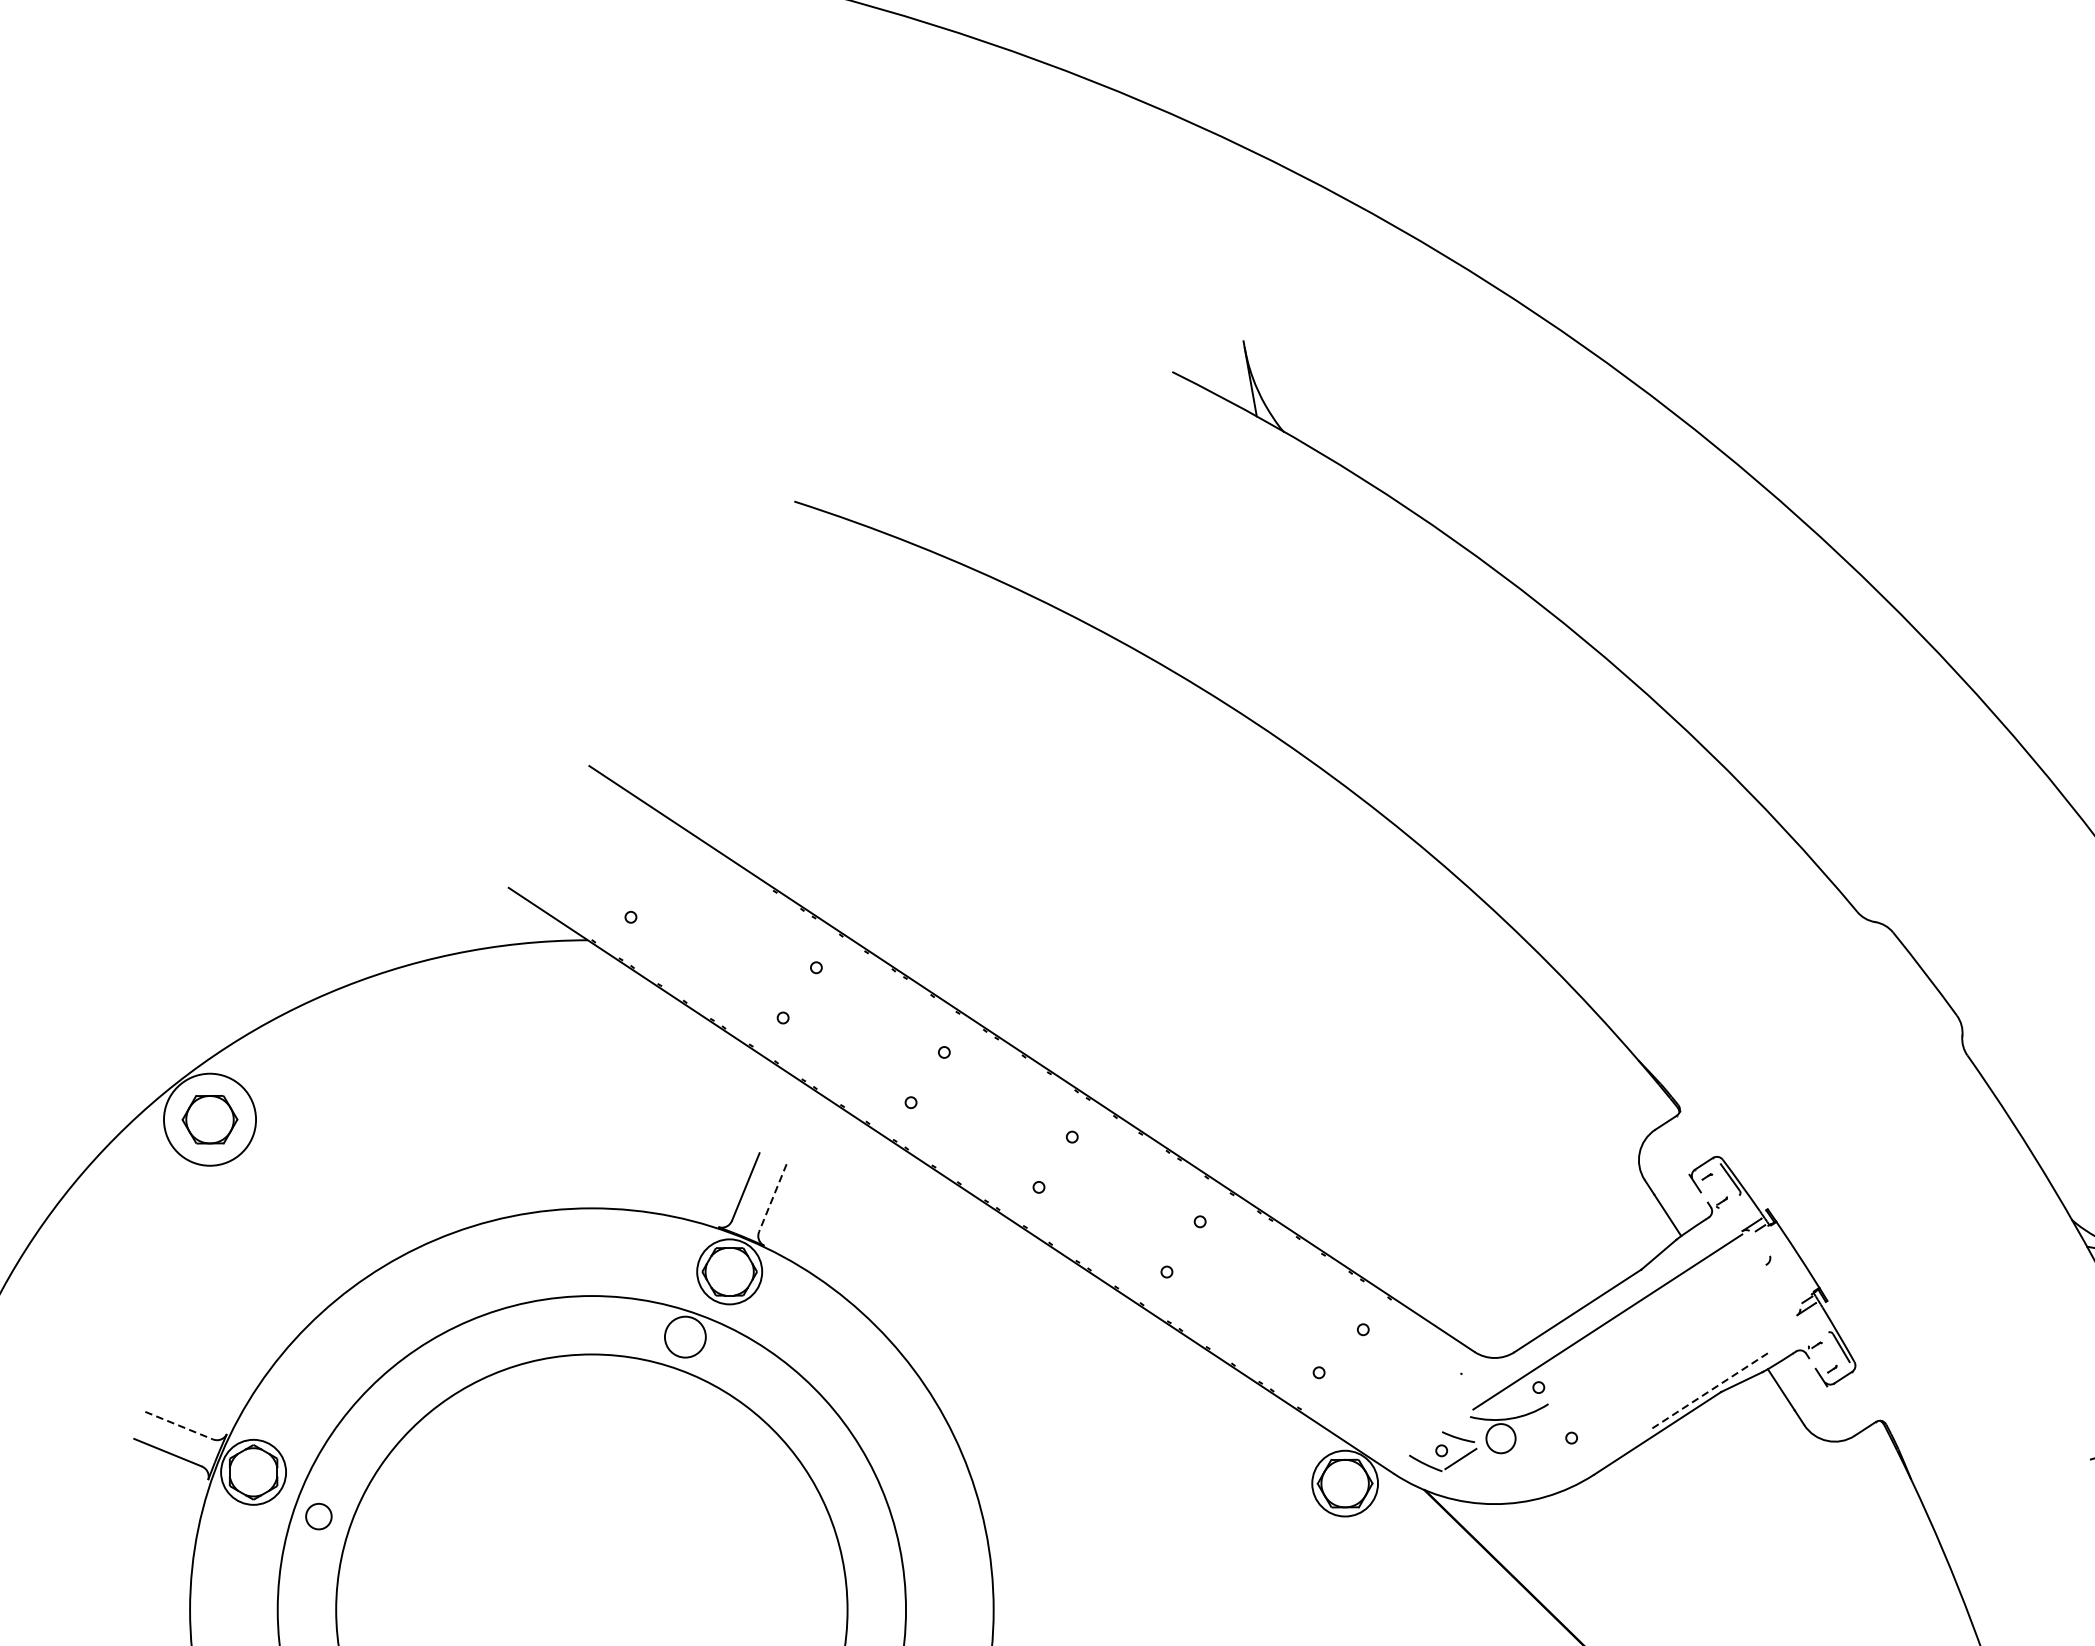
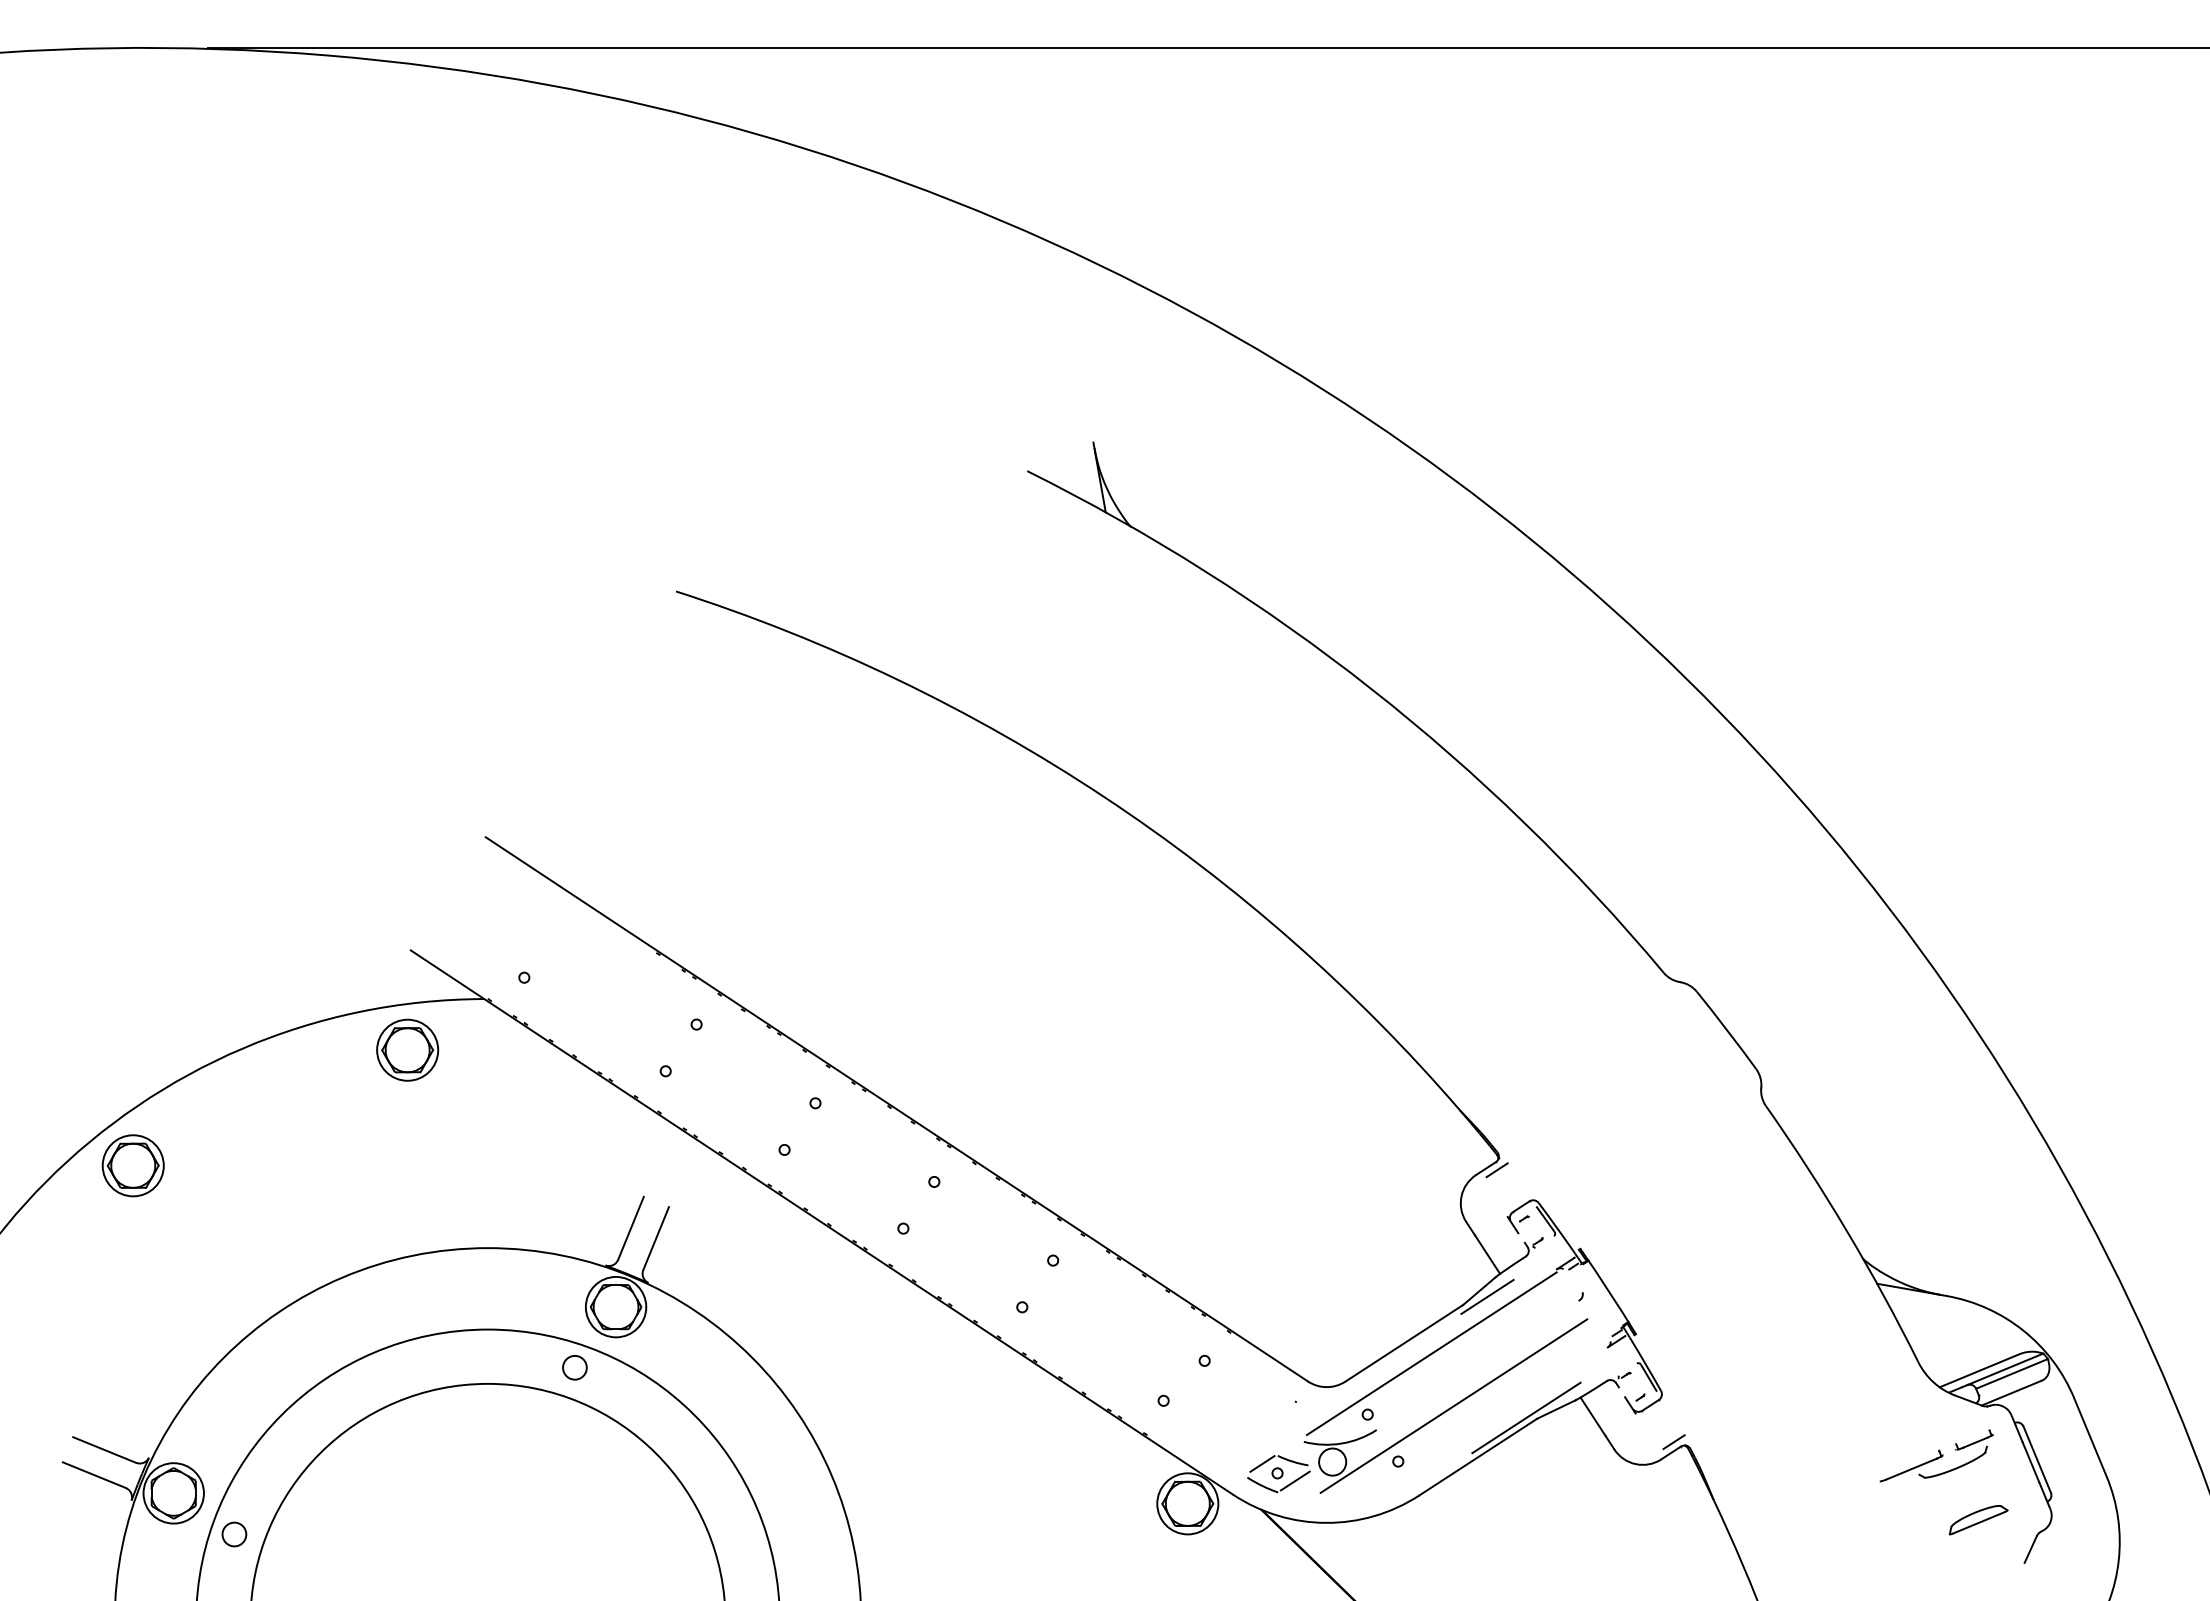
part: (505, 994) -> (407, 1049), added
circle: (209, 1119) -> (132, 1165), size x0.71
line: (1677, 1124) -> (1496, 1170), added
line: (773, 1197) -> (656, 1238), dashed -> solid
line: (1667, 1260) -> (1487, 1296), added
circle: (684, 1336) -> (574, 1367), size x0.62
line: (1631, 1377) -> (1453, 1405), added
line: (1709, 1390) -> (1526, 1417), dashed -> solid
line: (1867, 1417) -> (1673, 1442), added
line: (179, 1425) -> (104, 1449), dashed -> solid
line: (1425, 1440) -> (1262, 1463), added

